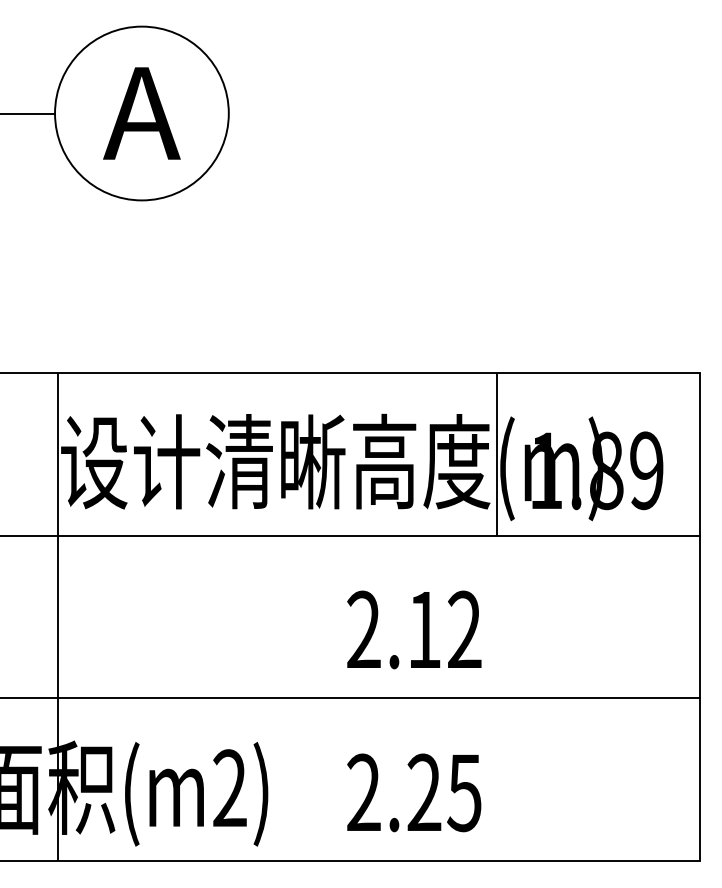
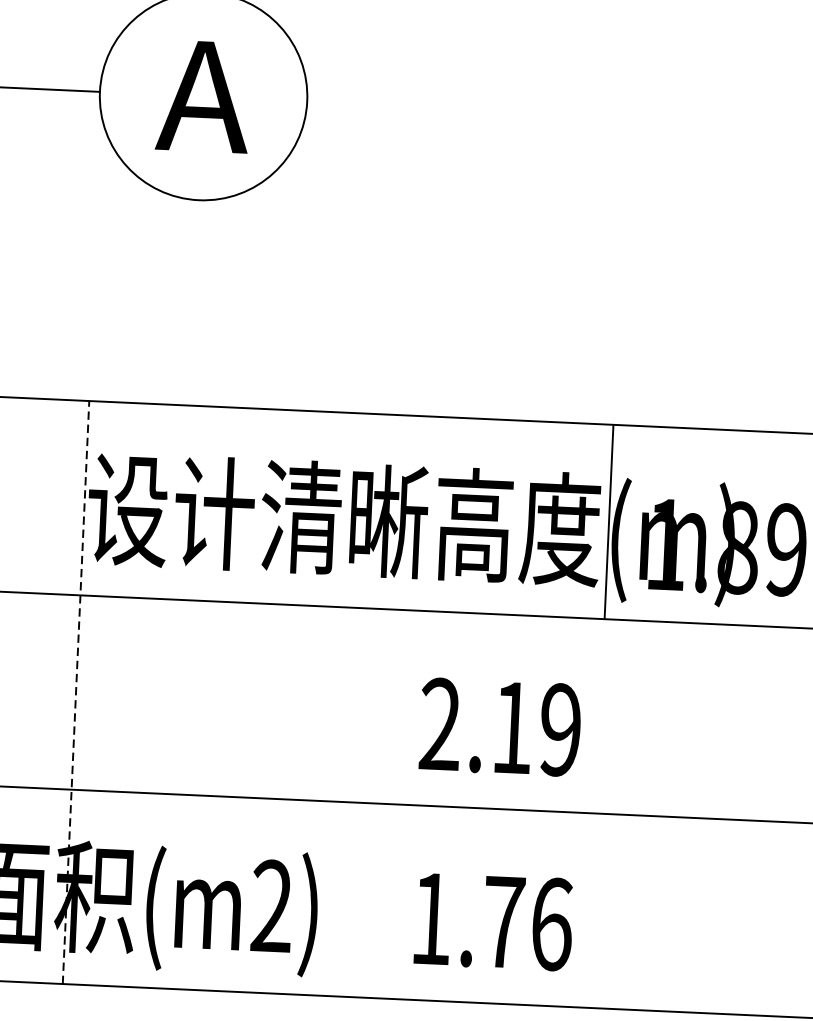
line: (57, 616) -> (75, 691), solid -> dashed
text: (464, 630) -> (560, 730), 2.12 -> 2.19
text: (414, 792) -> (491, 921), 2.25 -> 1.76

